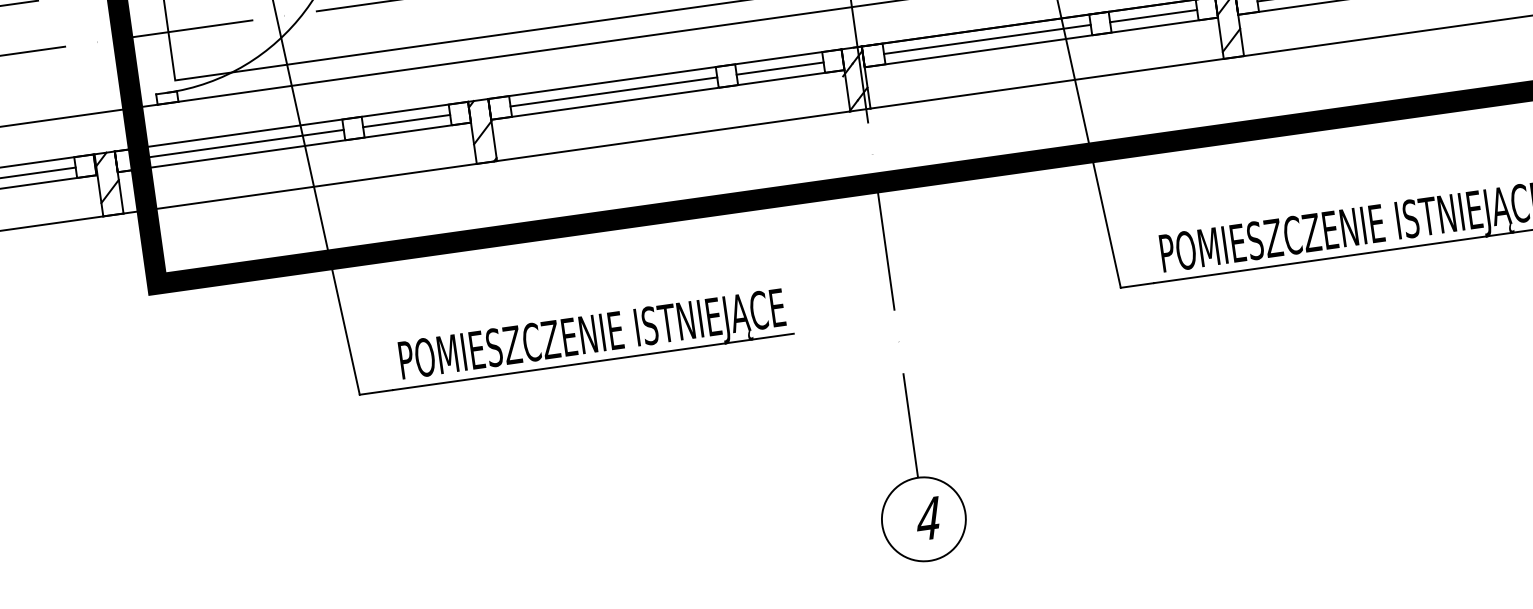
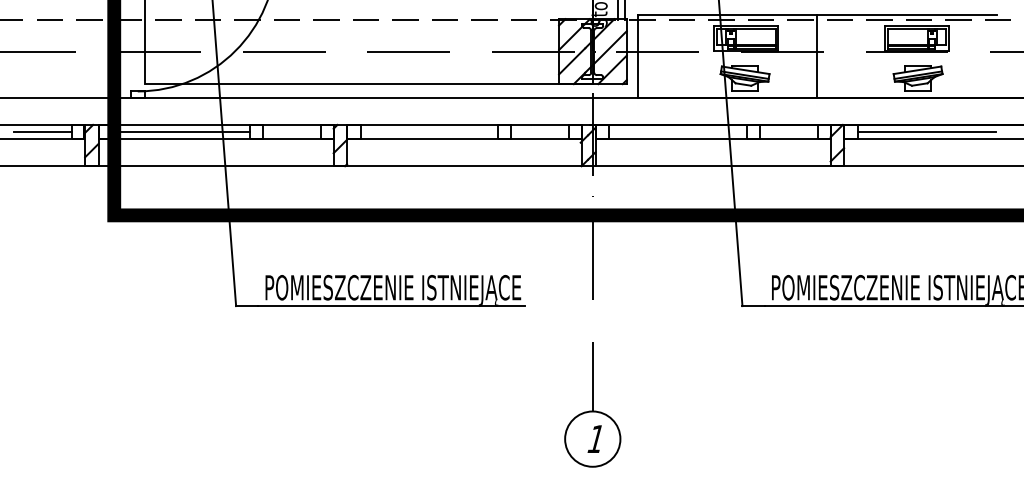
line: (1153, 15) -> (788, 131), removed
line: (986, 39) -> (677, 131), removed
line: (780, 68) -> (540, 131), removed
line: (613, 91) -> (429, 131), removed
line: (406, 120) -> (291, 131), removed
text: (927, 517) -> (595, 438), 4 -> 1

